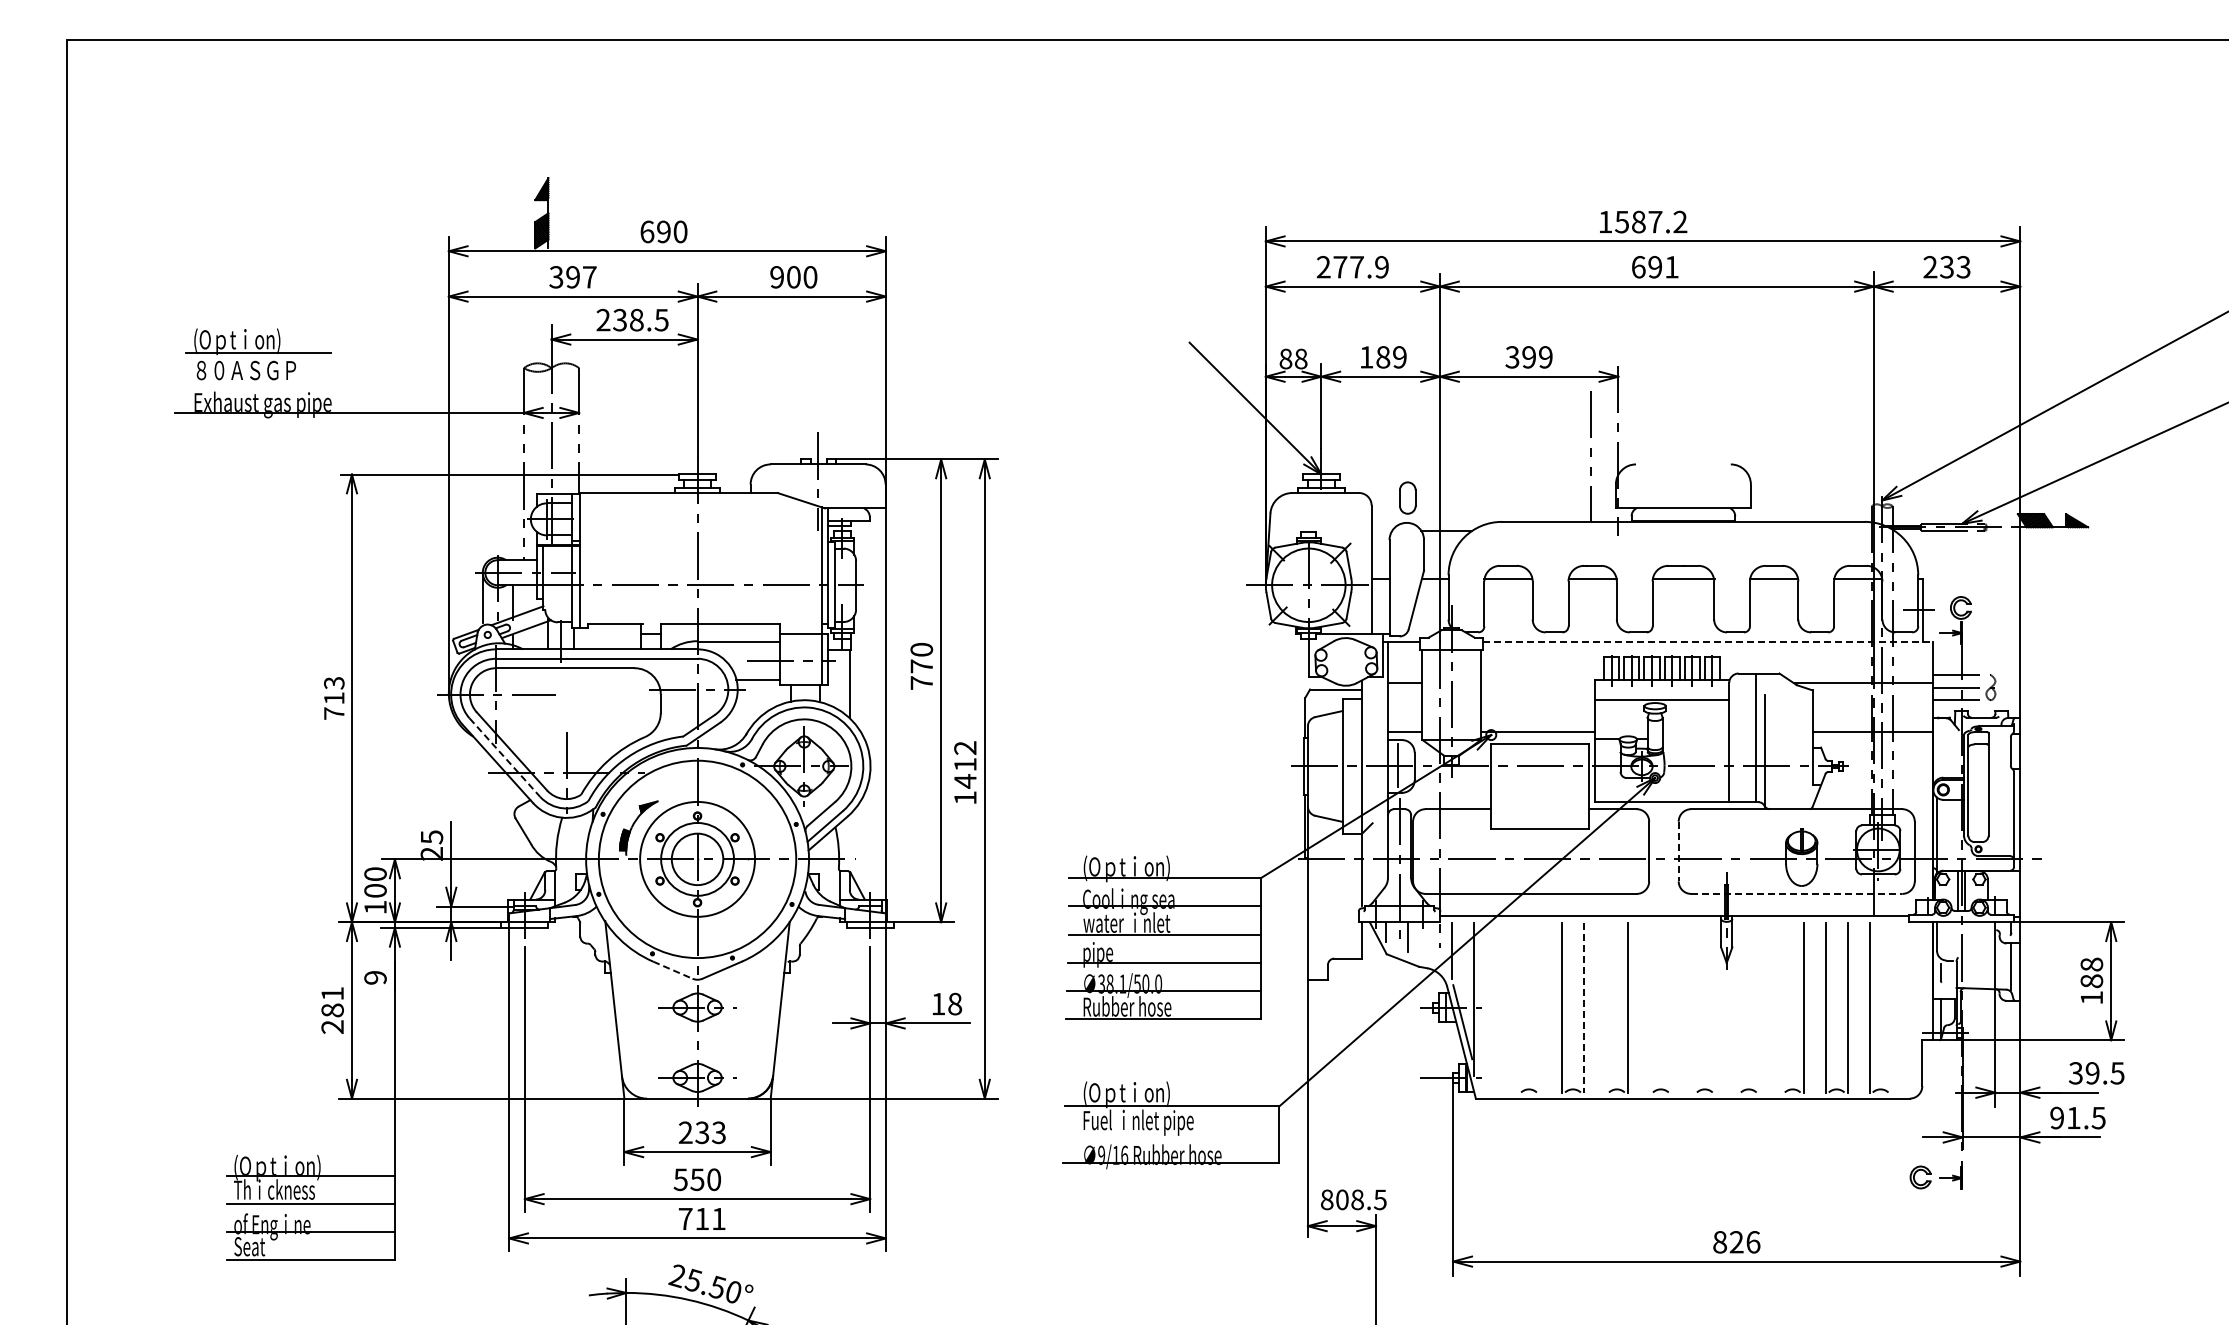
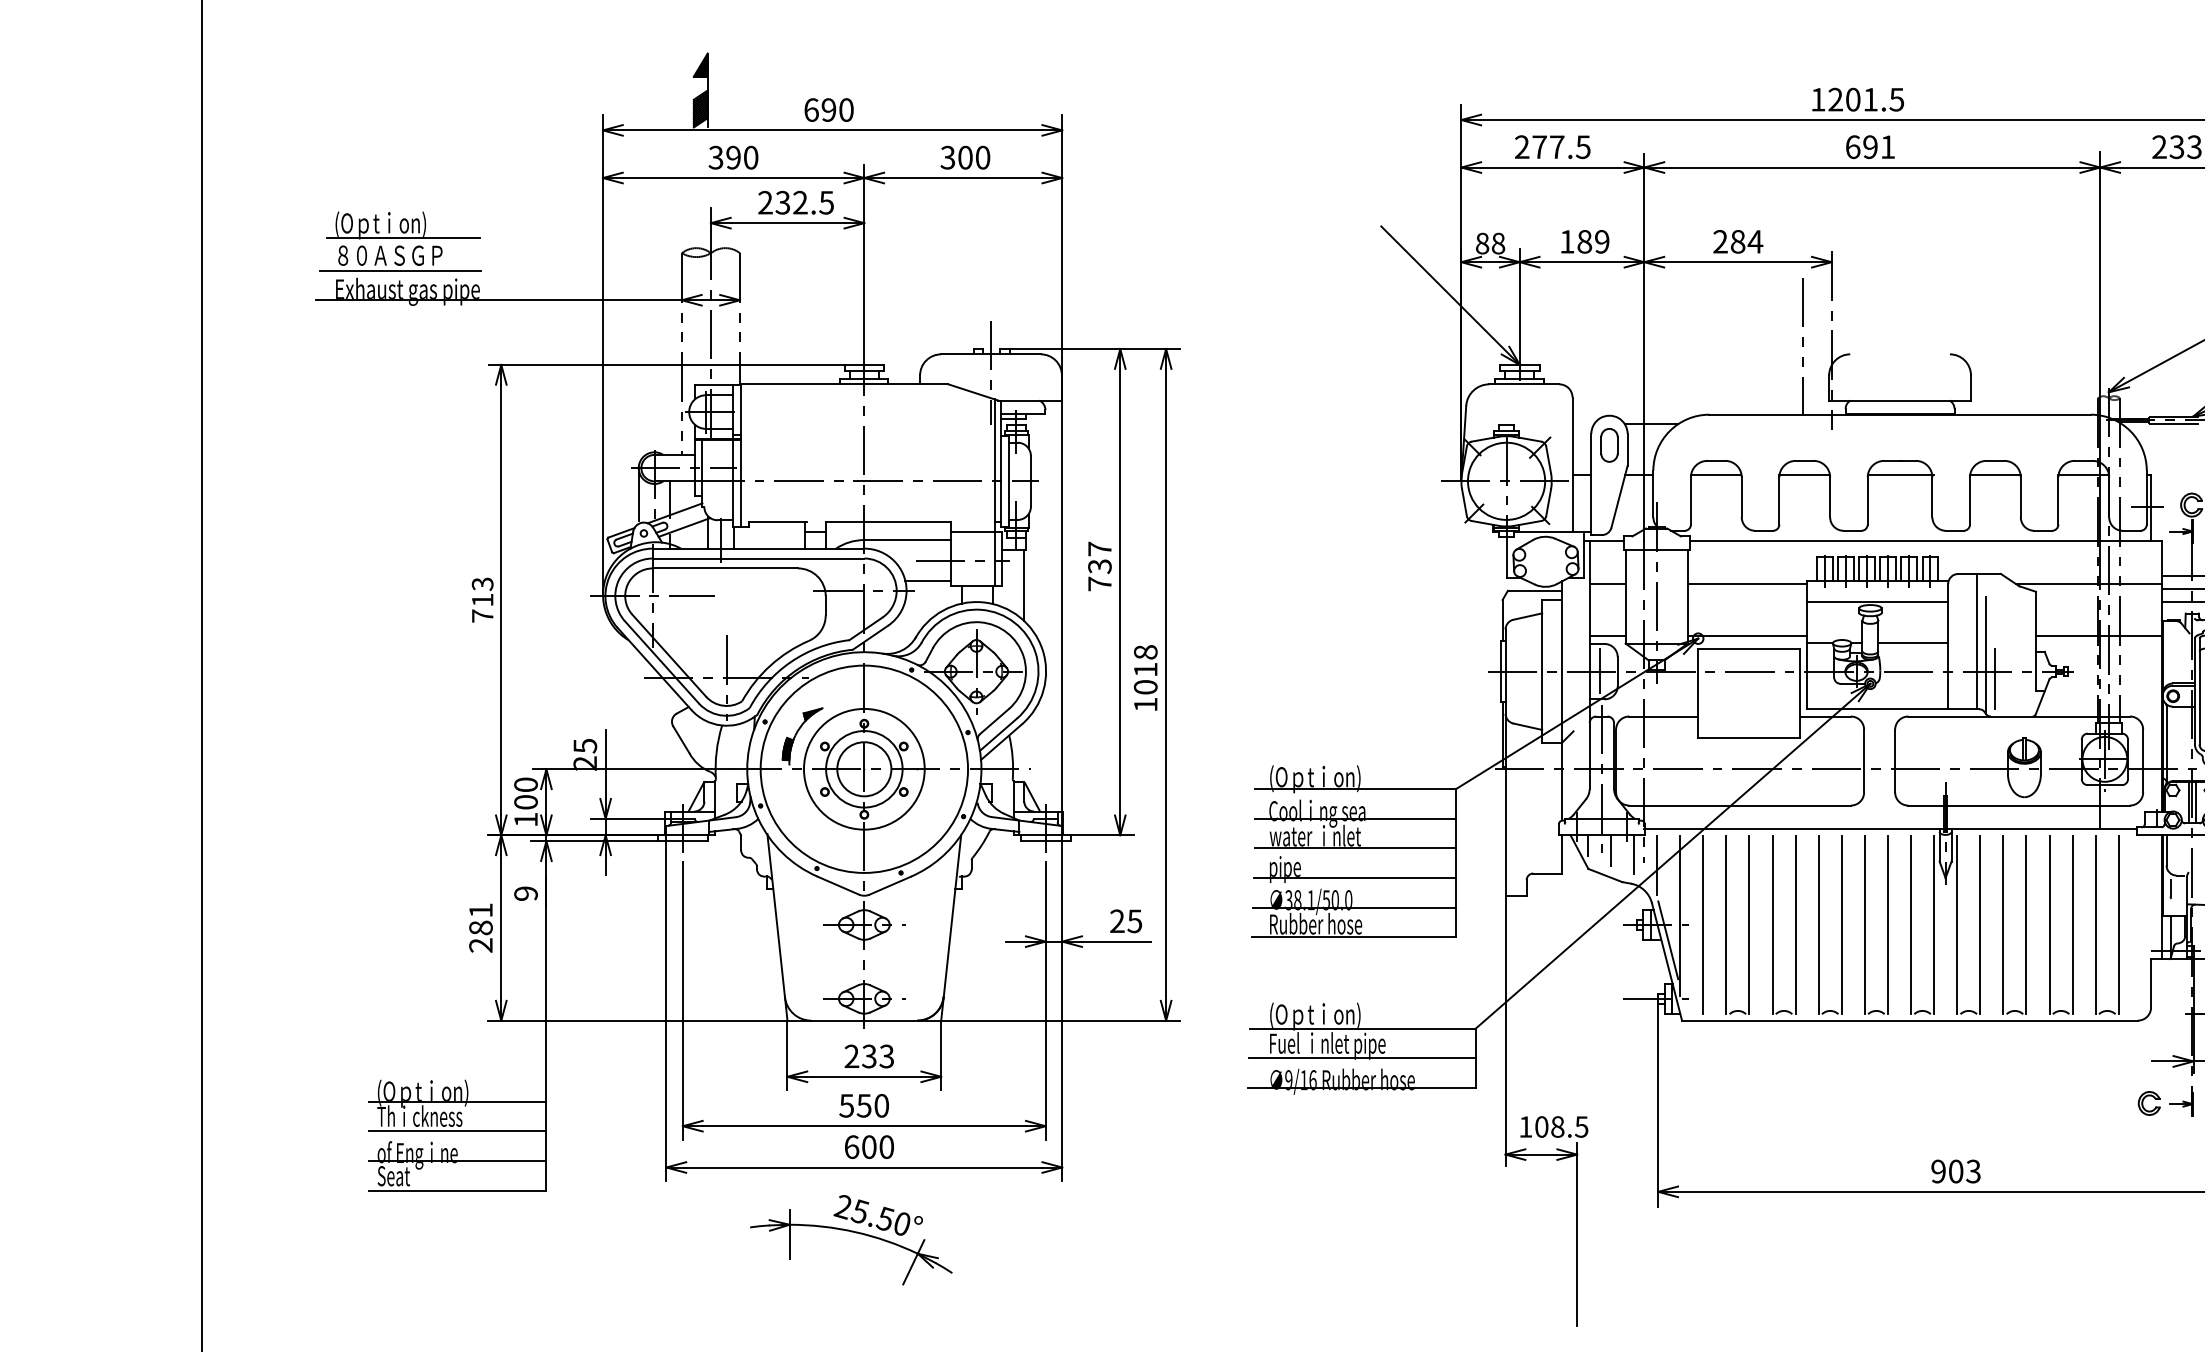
text: (1651, 221) -> (1866, 99), 1587.2 -> 1201.5
text: (1381, 267) -> (1582, 147), 277.9 -> 277.5
text: (589, 277) -> (750, 157), 397 -> 390
text: (776, 277) -> (947, 157), 900 -> 300
text: (636, 319) -> (800, 202), 238.5 -> 232.5
text: (1529, 357) -> (1738, 241), 399 -> 284
line: (255, 384) -> (399, 270), added
part: (1407, 497) -> (1609, 444), moved
line: (1708, 641) -> (1926, 540), dashed -> solid
text: (921, 657) -> (1099, 557), 770 -> 737
line: (1537, 683) -> (1746, 584), added
line: (1695, 739) -> (1912, 643), added
line: (504, 757) -> (661, 662), dashed -> solid
text: (965, 764) -> (1145, 669), 1412 -> 1018
line: (1773, 773) -> (1994, 679), added
line: (1678, 851) -> (1894, 760), dashed -> solid
line: (1797, 893) -> (2019, 805), dashed -> solid
line: (1430, 940) -> (1634, 854), added
line: (673, 970) -> (839, 886), dashed -> solid
text: (946, 1003) -> (1125, 920), 18 -> 25
line: (1496, 1007) -> (1703, 924), added
line: (1518, 1007) -> (1726, 924), added
line: (1539, 1007) -> (1748, 924), added
line: (1583, 1007) -> (1795, 924), dashed -> solid
line: (1605, 1007) -> (1818, 924), added
line: (1649, 1007) -> (1864, 924), added
line: (1671, 1007) -> (1887, 924), added
line: (1693, 1007) -> (1910, 924), added
line: (1715, 1007) -> (1933, 924), added
line: (1737, 1007) -> (1956, 924), added
line: (1759, 1007) -> (1980, 924), added
line: (1781, 1007) -> (2003, 924), added
line: (1891, 1007) -> (2118, 924), added
line: (1171, 1134) -> (1362, 1058), added
text: (1327, 1199) -> (1526, 1126), 808.5 -> 108.5
text: (701, 1218) -> (868, 1146), 711 -> 600
text: (1736, 1242) -> (1955, 1171), 826 -> 903

